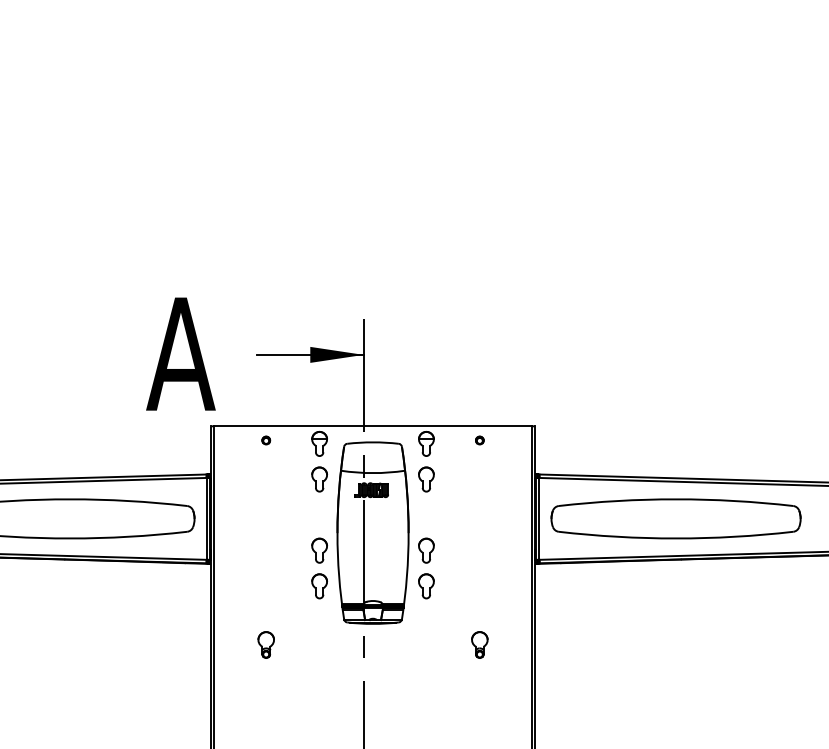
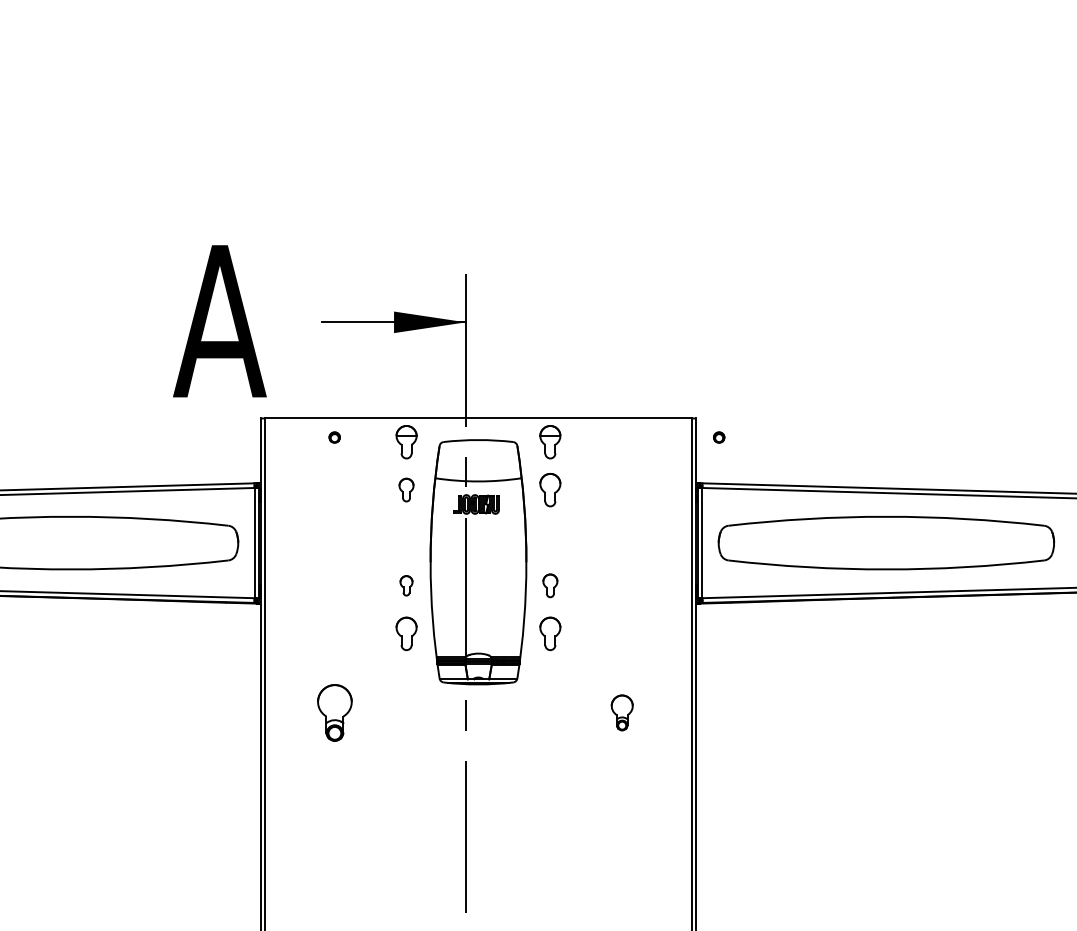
part: (479, 440) -> (718, 437), moved
part: (319, 479) -> (406, 490), size x0.7
part: (319, 550) -> (406, 585), size x0.6
part: (426, 550) -> (550, 585), size x0.7
part: (265, 644) -> (333, 712), size x1.6

